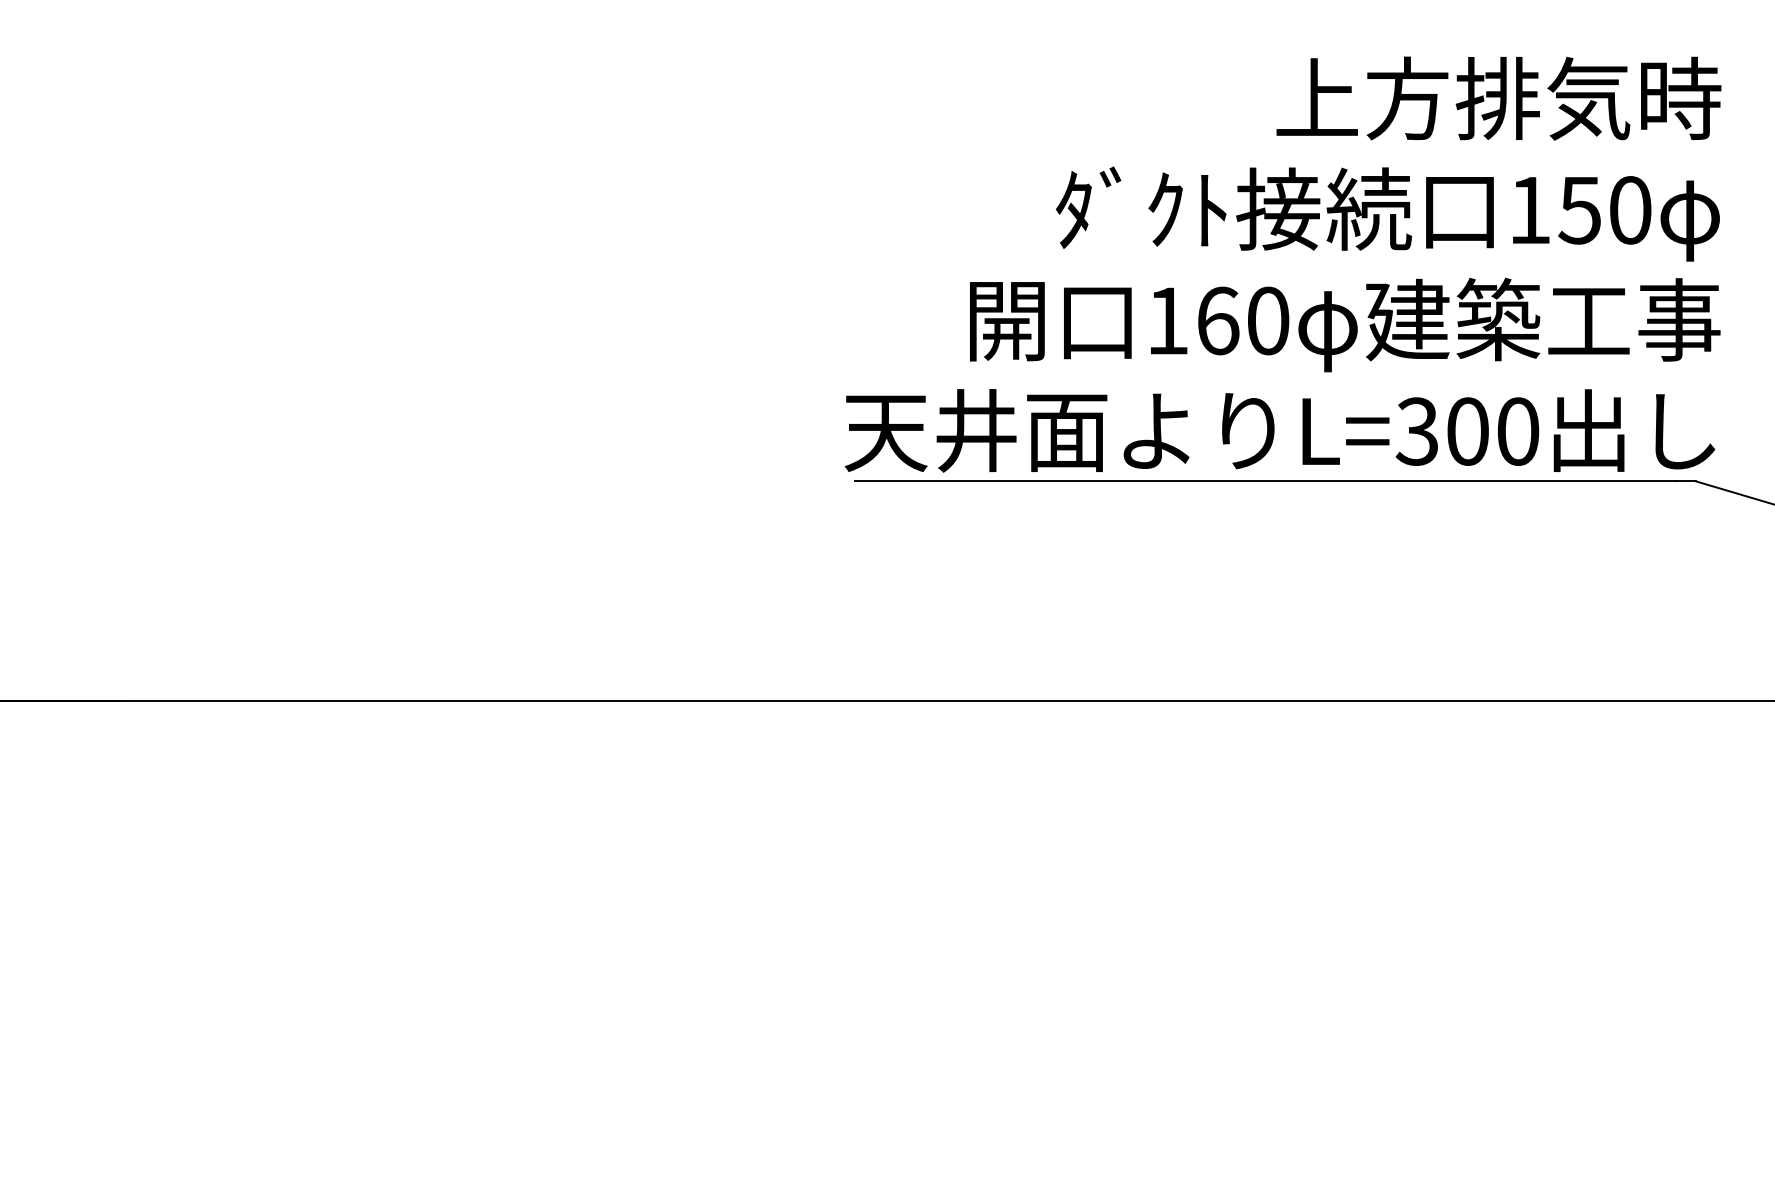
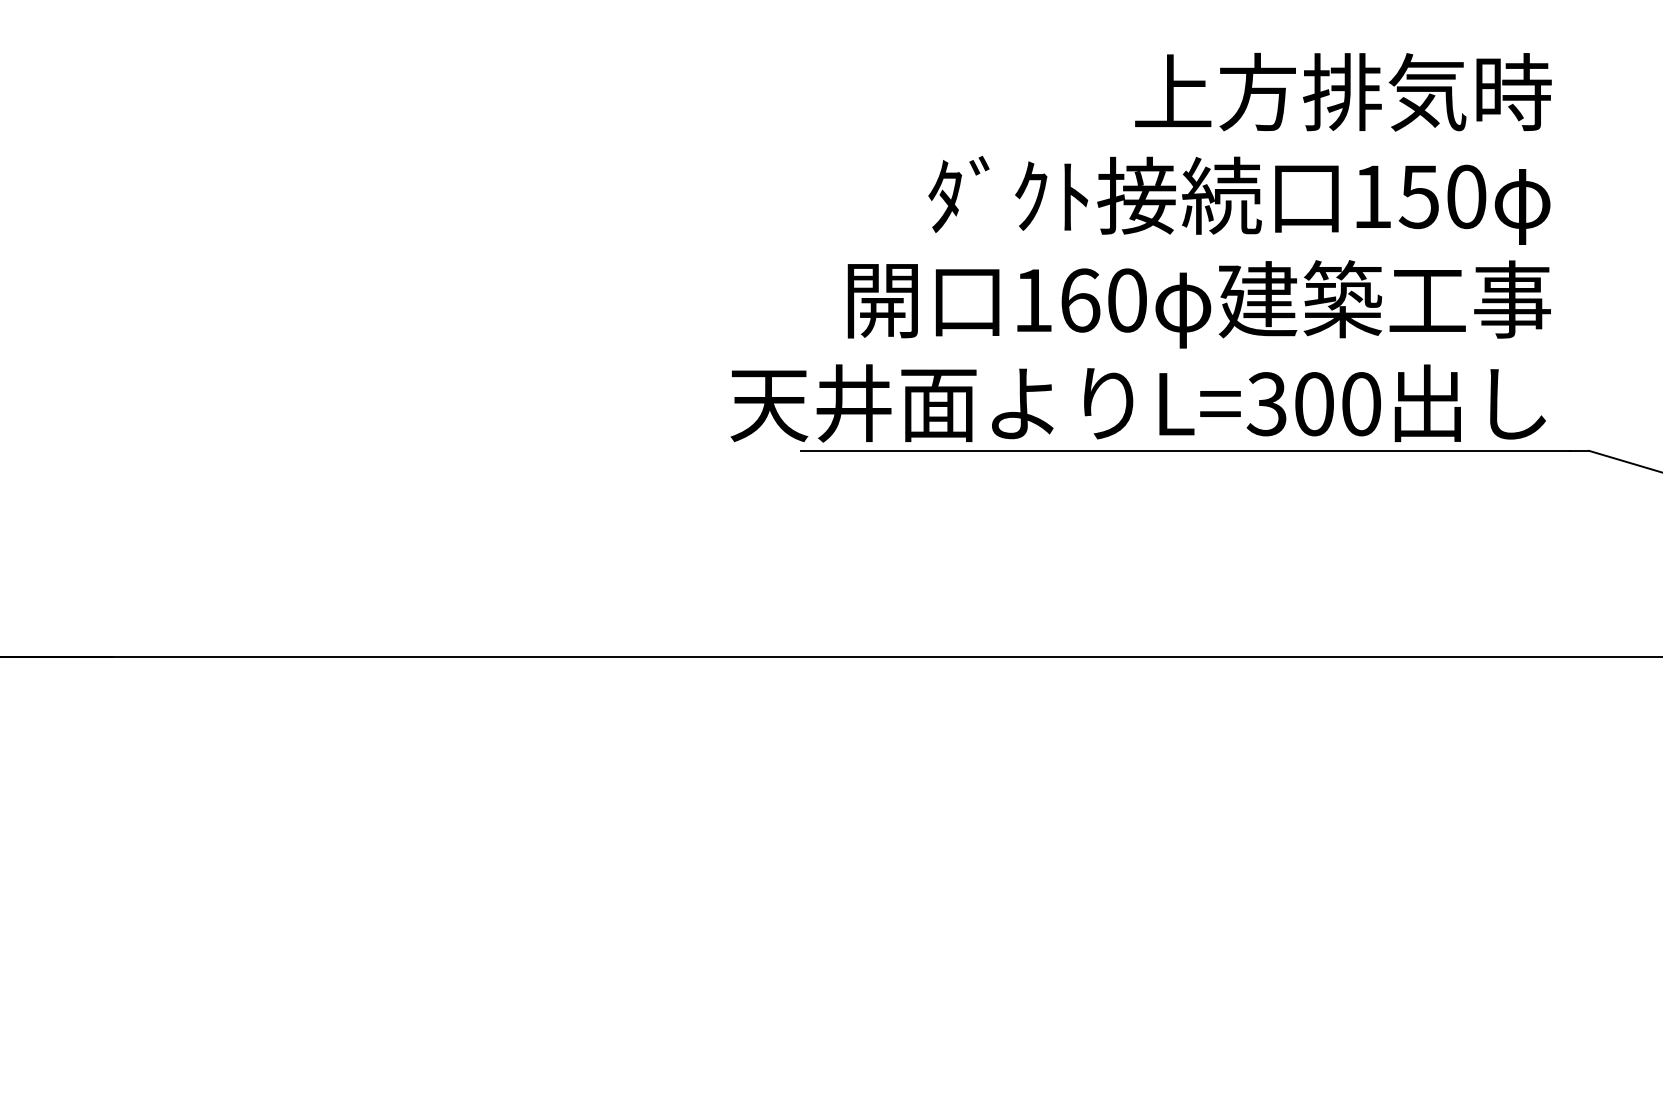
text: (1282, 264) -> (1140, 247), moved

